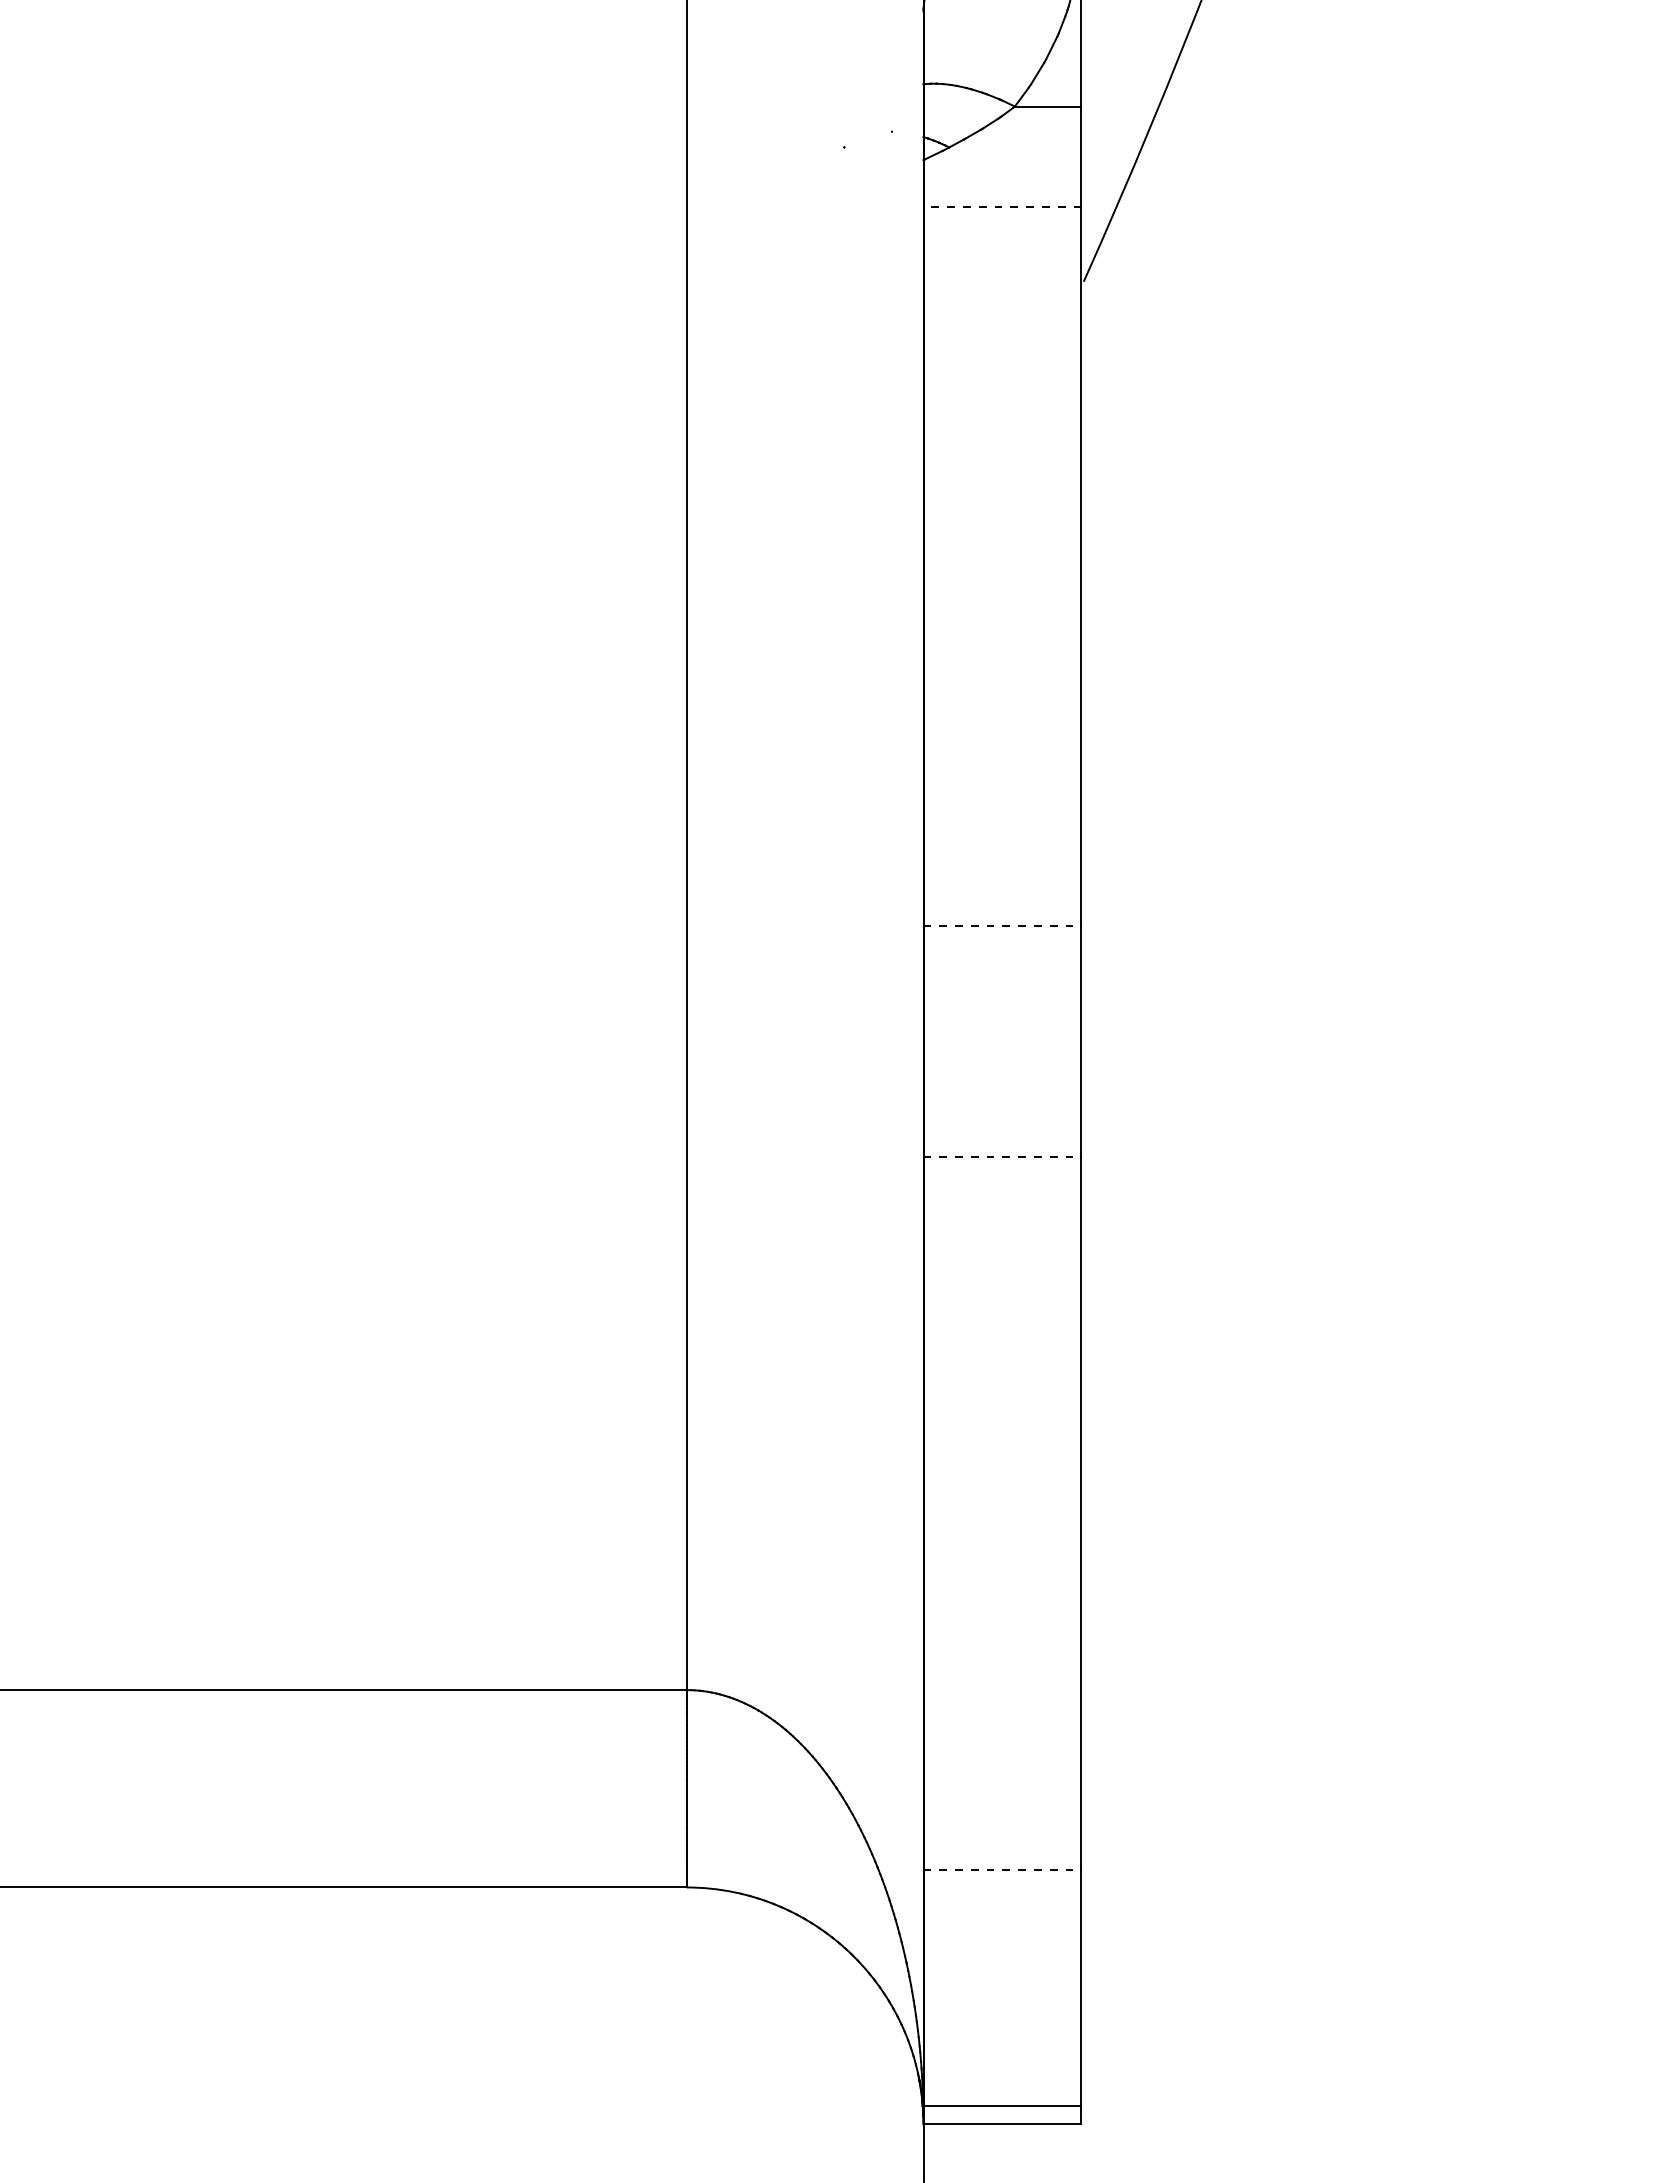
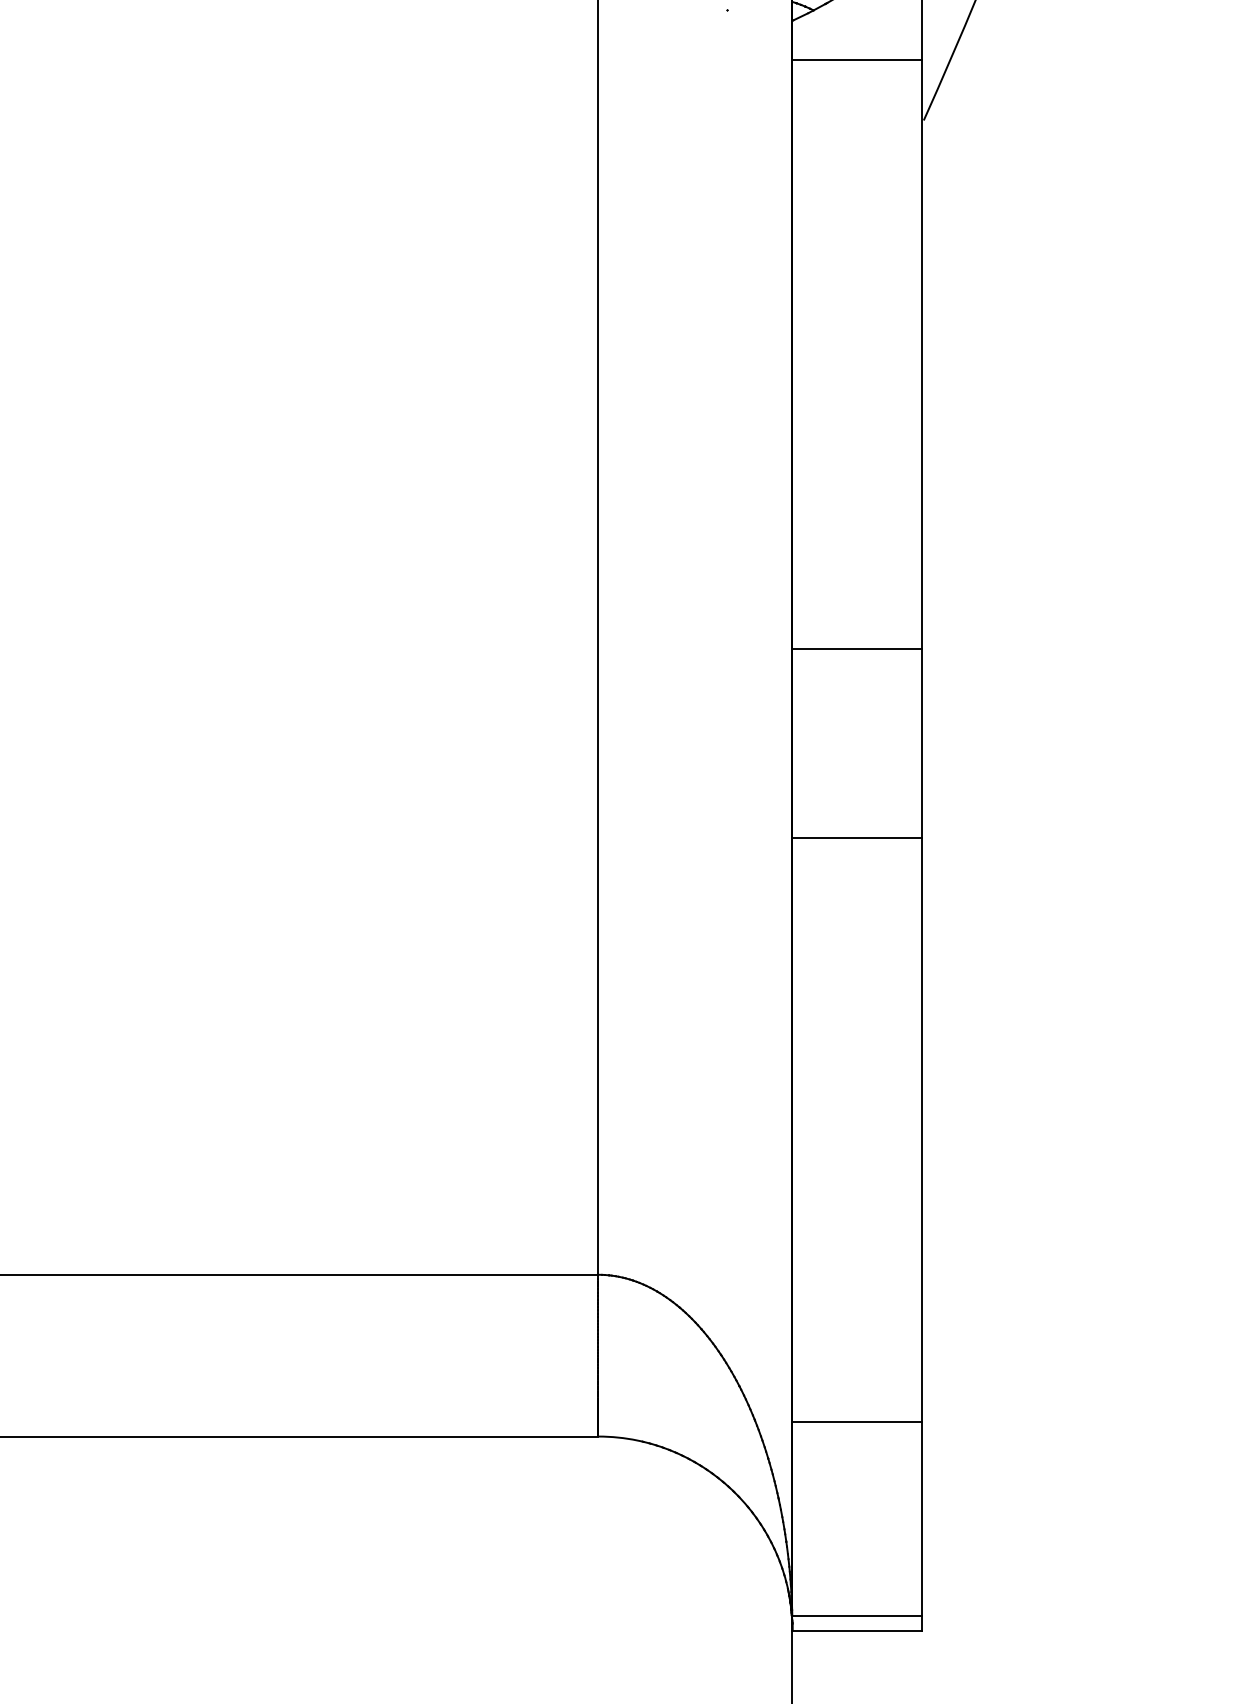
line: (1001, 207) -> (856, 59), dashed -> solid
line: (1002, 926) -> (857, 648), dashed -> solid
line: (1002, 1157) -> (857, 838), dashed -> solid
line: (1002, 1870) -> (857, 1422), dashed -> solid

